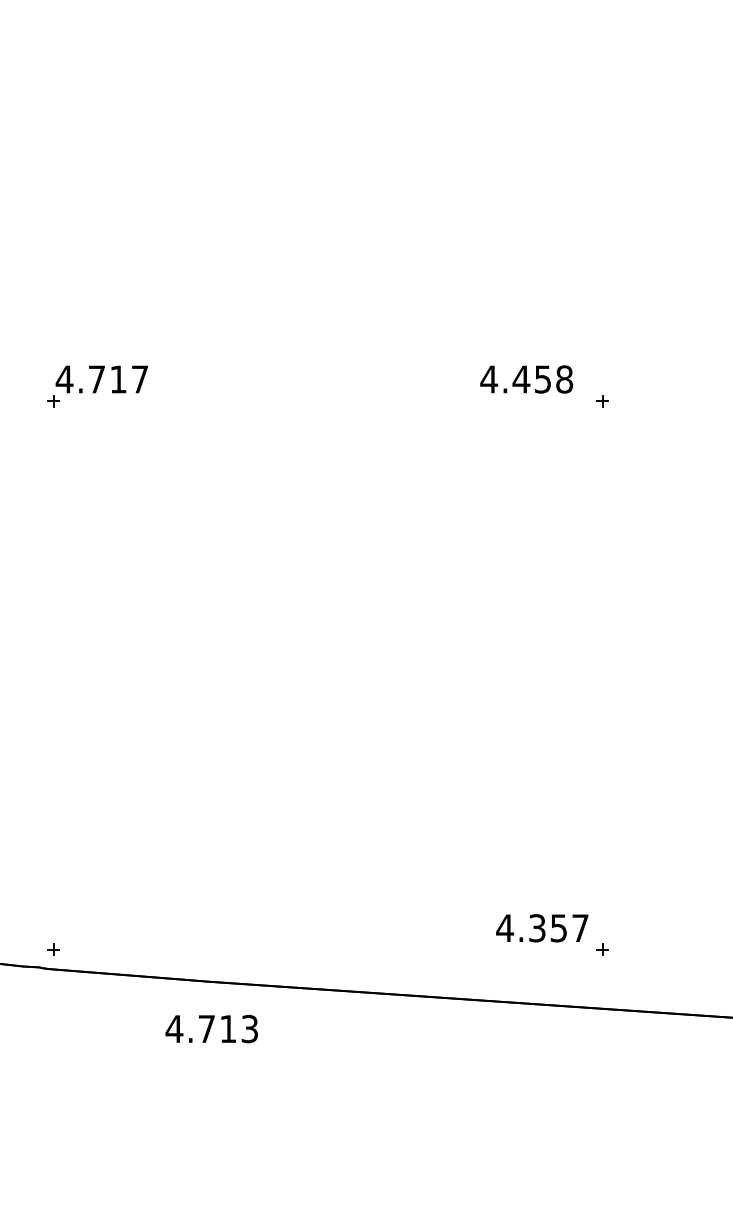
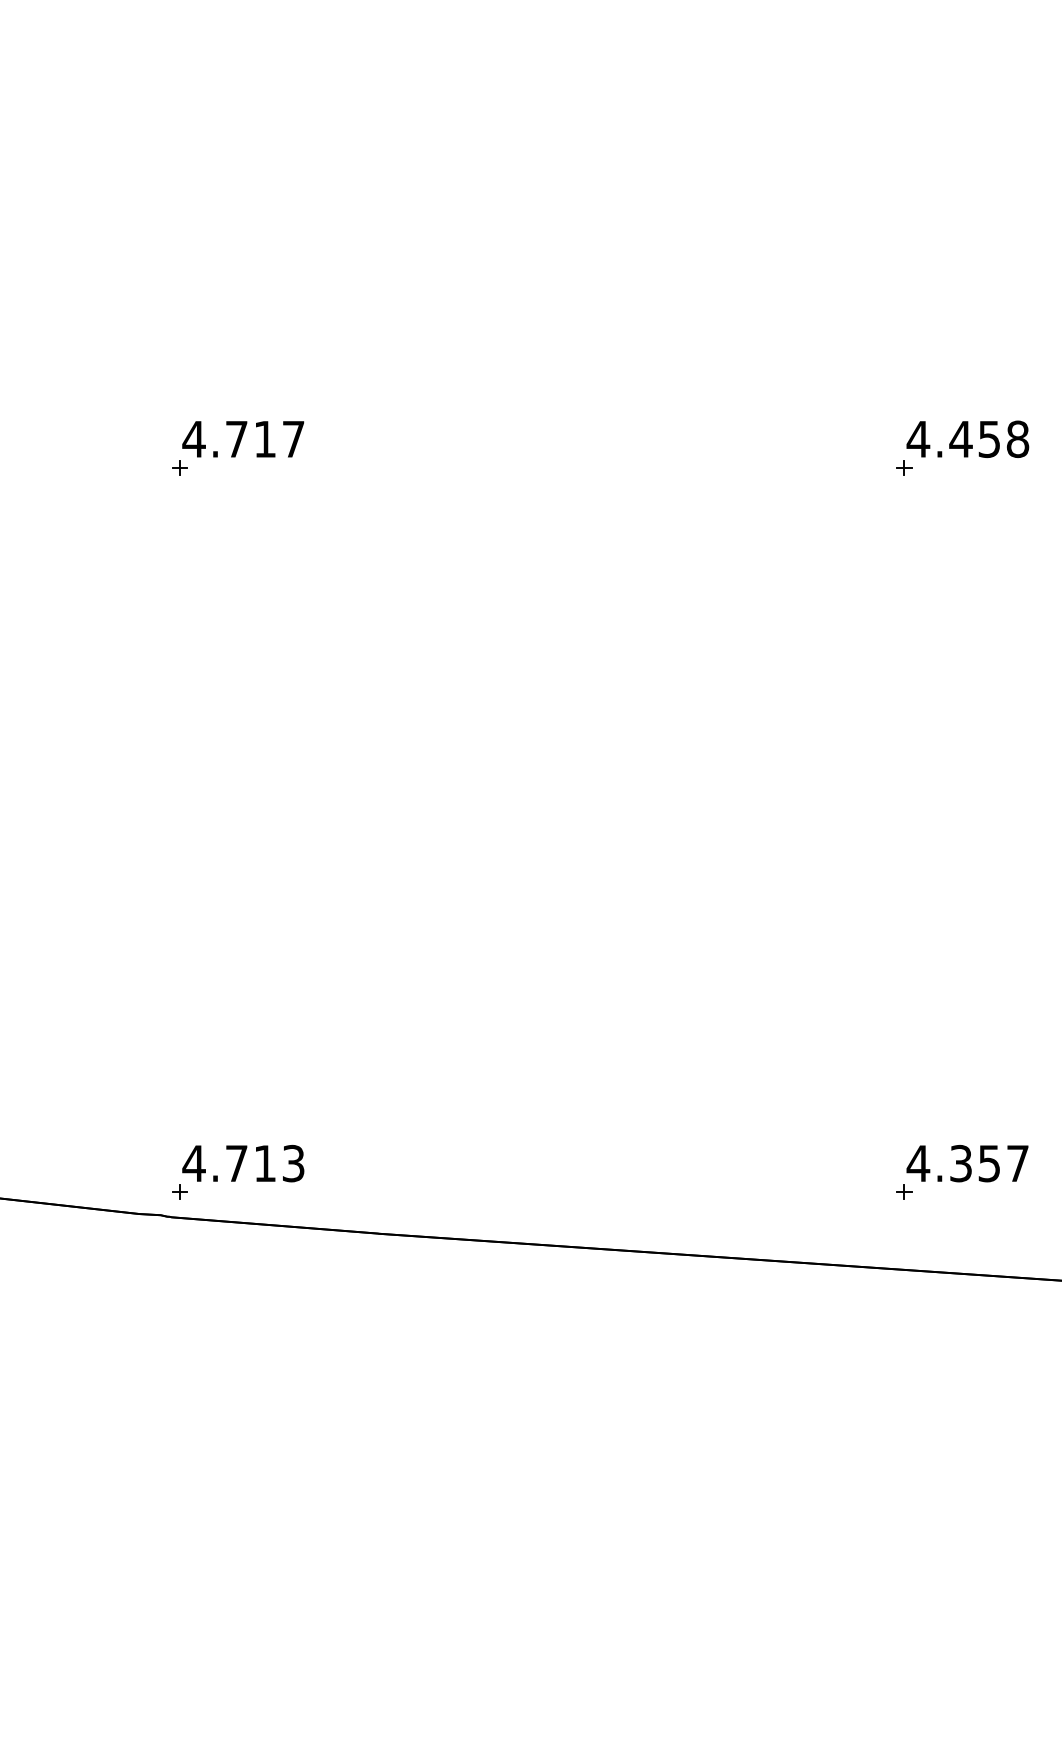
text: (526, 378) -> (967, 438), moved
text: (542, 928) -> (967, 1163), moved
text: (211, 1028) -> (243, 1163), moved

